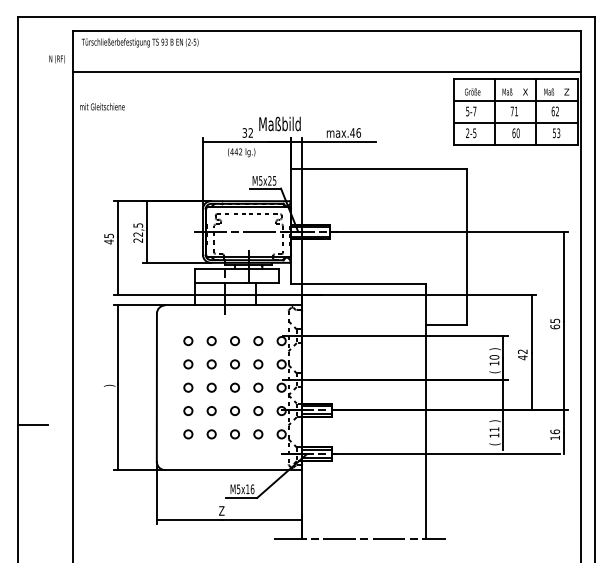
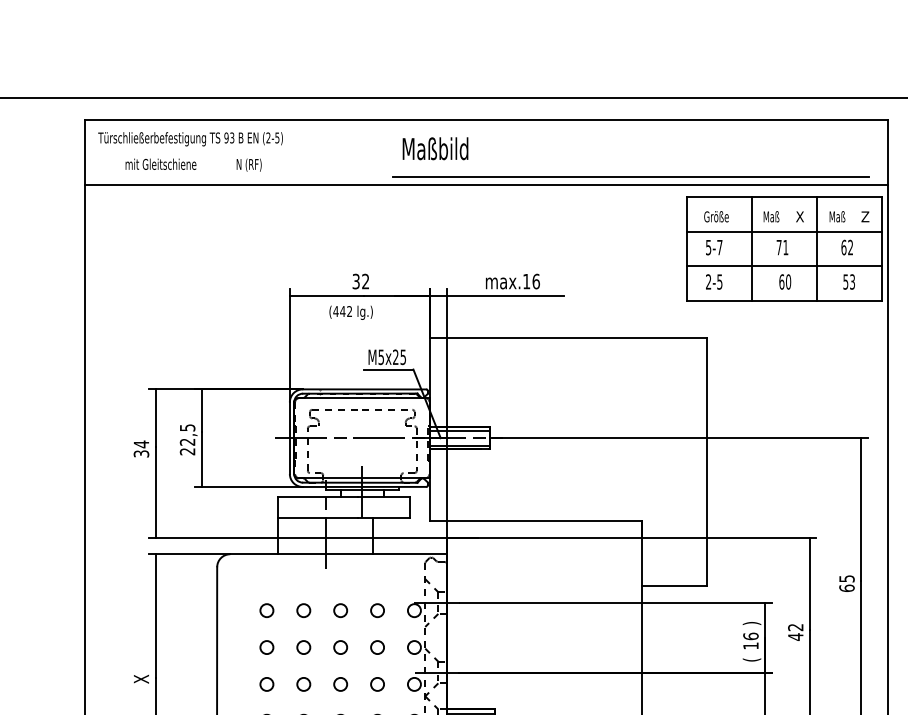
text: (56, 59) -> (248, 165), moved
line: (417, 66) -> (629, 176), added
text: (102, 106) -> (161, 163), moved
text: (279, 123) -> (434, 147), moved
text: (352, 132) -> (526, 280), max.46 -> max.16
text: (108, 238) -> (140, 448), 45 -> 34
text: (493, 357) -> (749, 636), 10 -> 16
text: (109, 384) -> (142, 679), ) -> X

